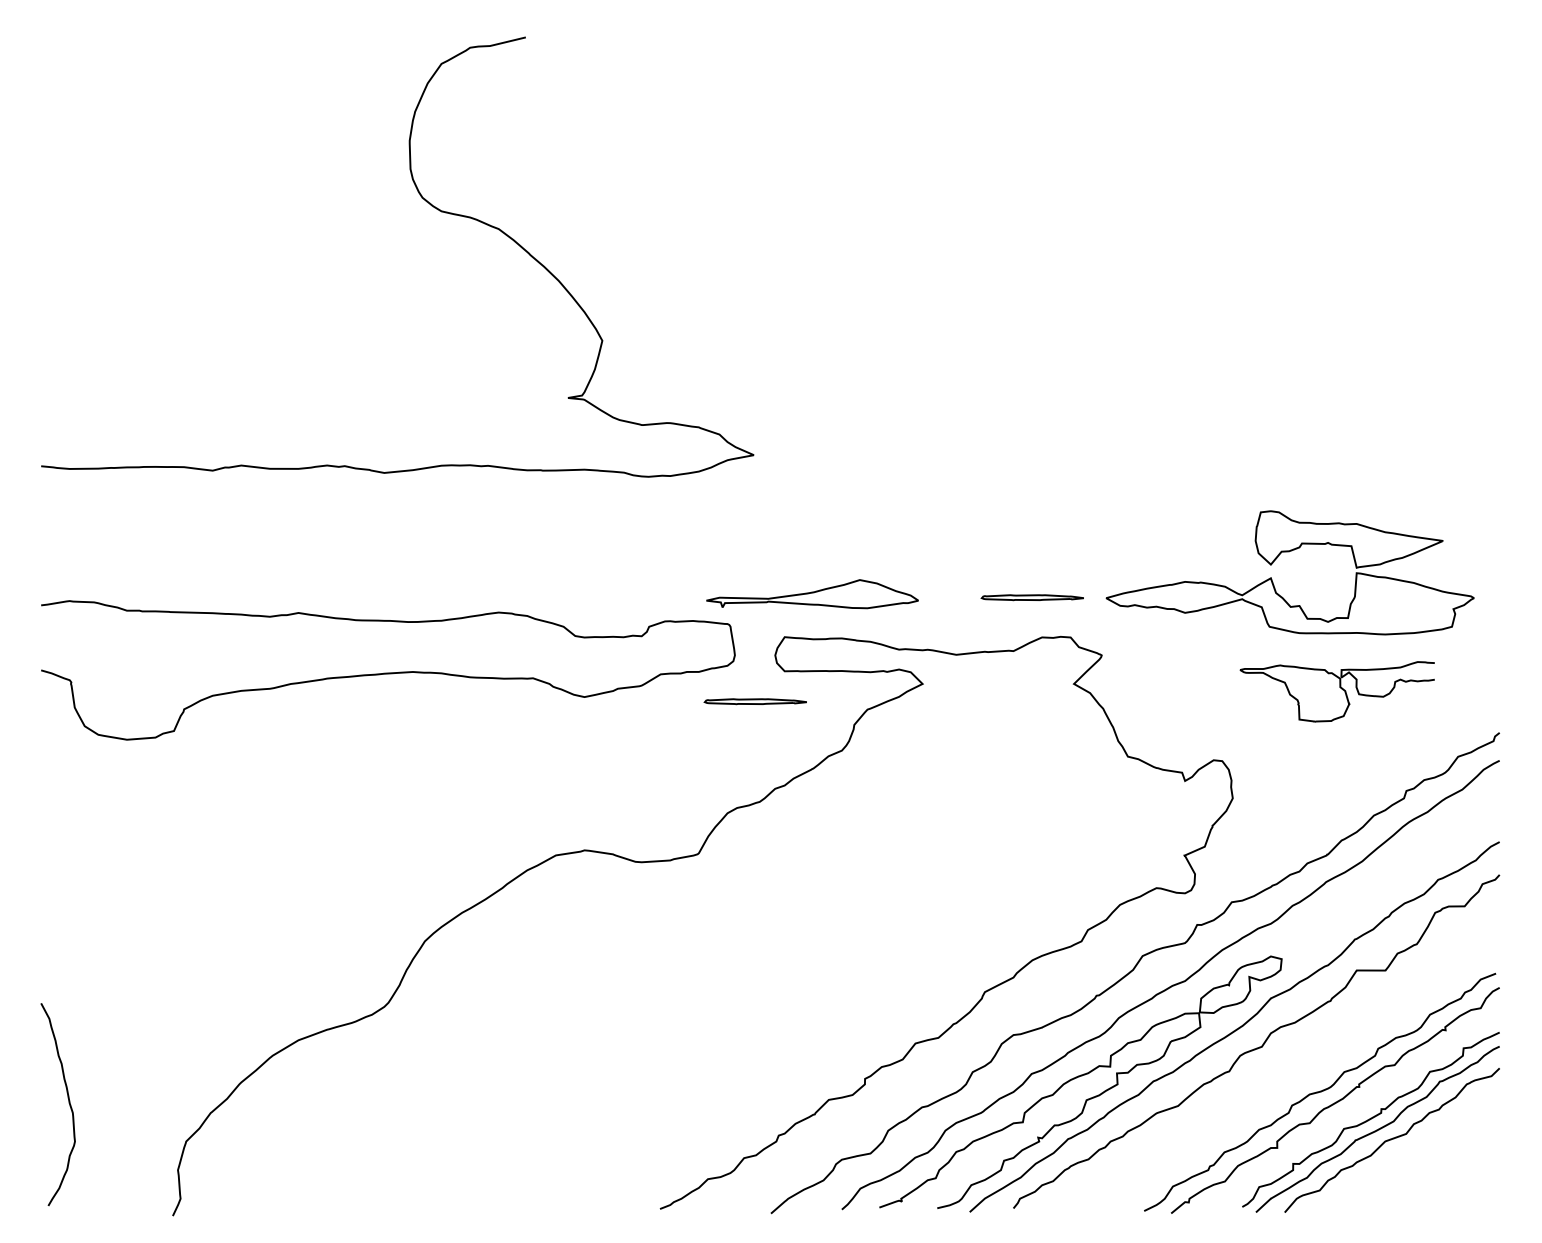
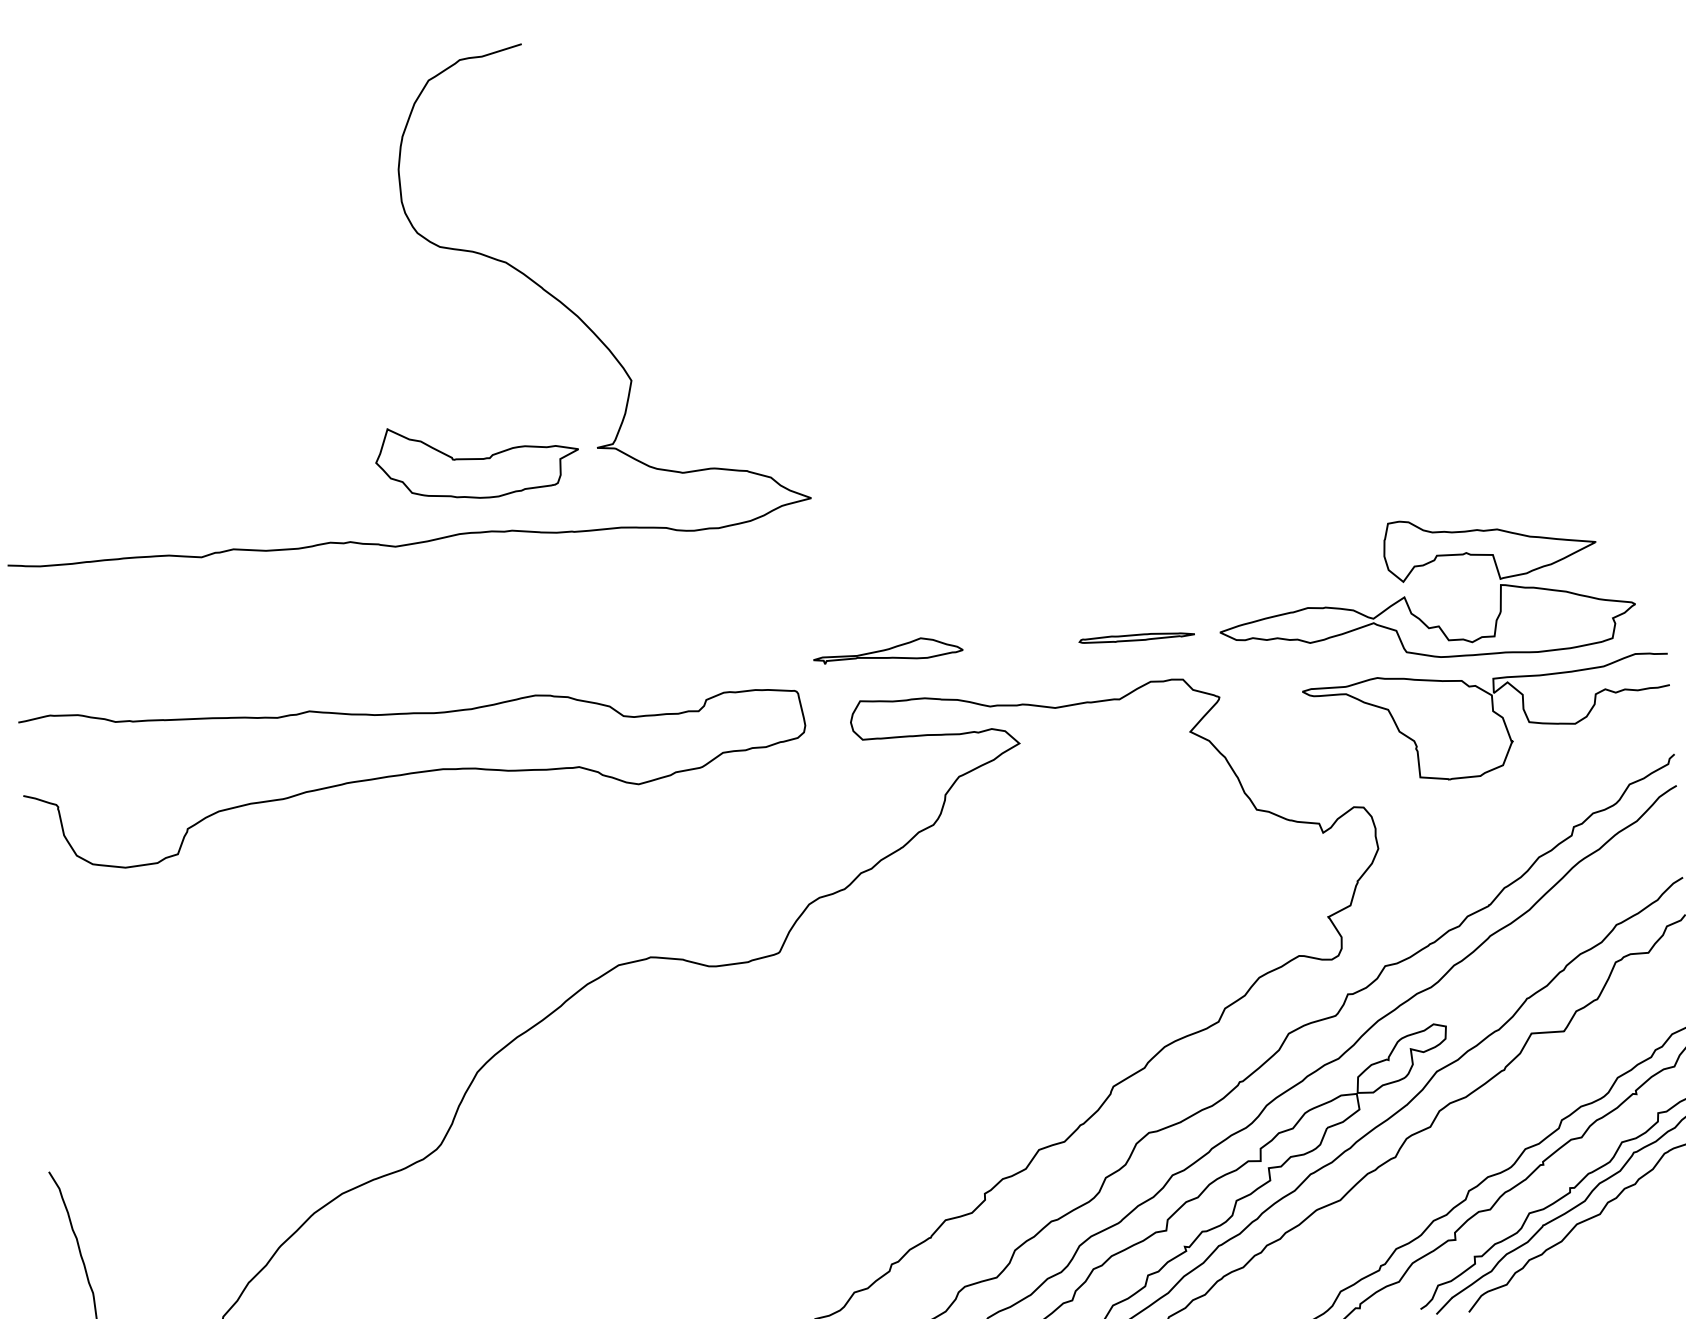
part: (461, 401) -> (477, 460), added
part: (811, 593) -> (887, 649), size x0.62
part: (1337, 691) -> (1488, 720), size x1.67
part: (754, 701) -> (830, 776), removed

